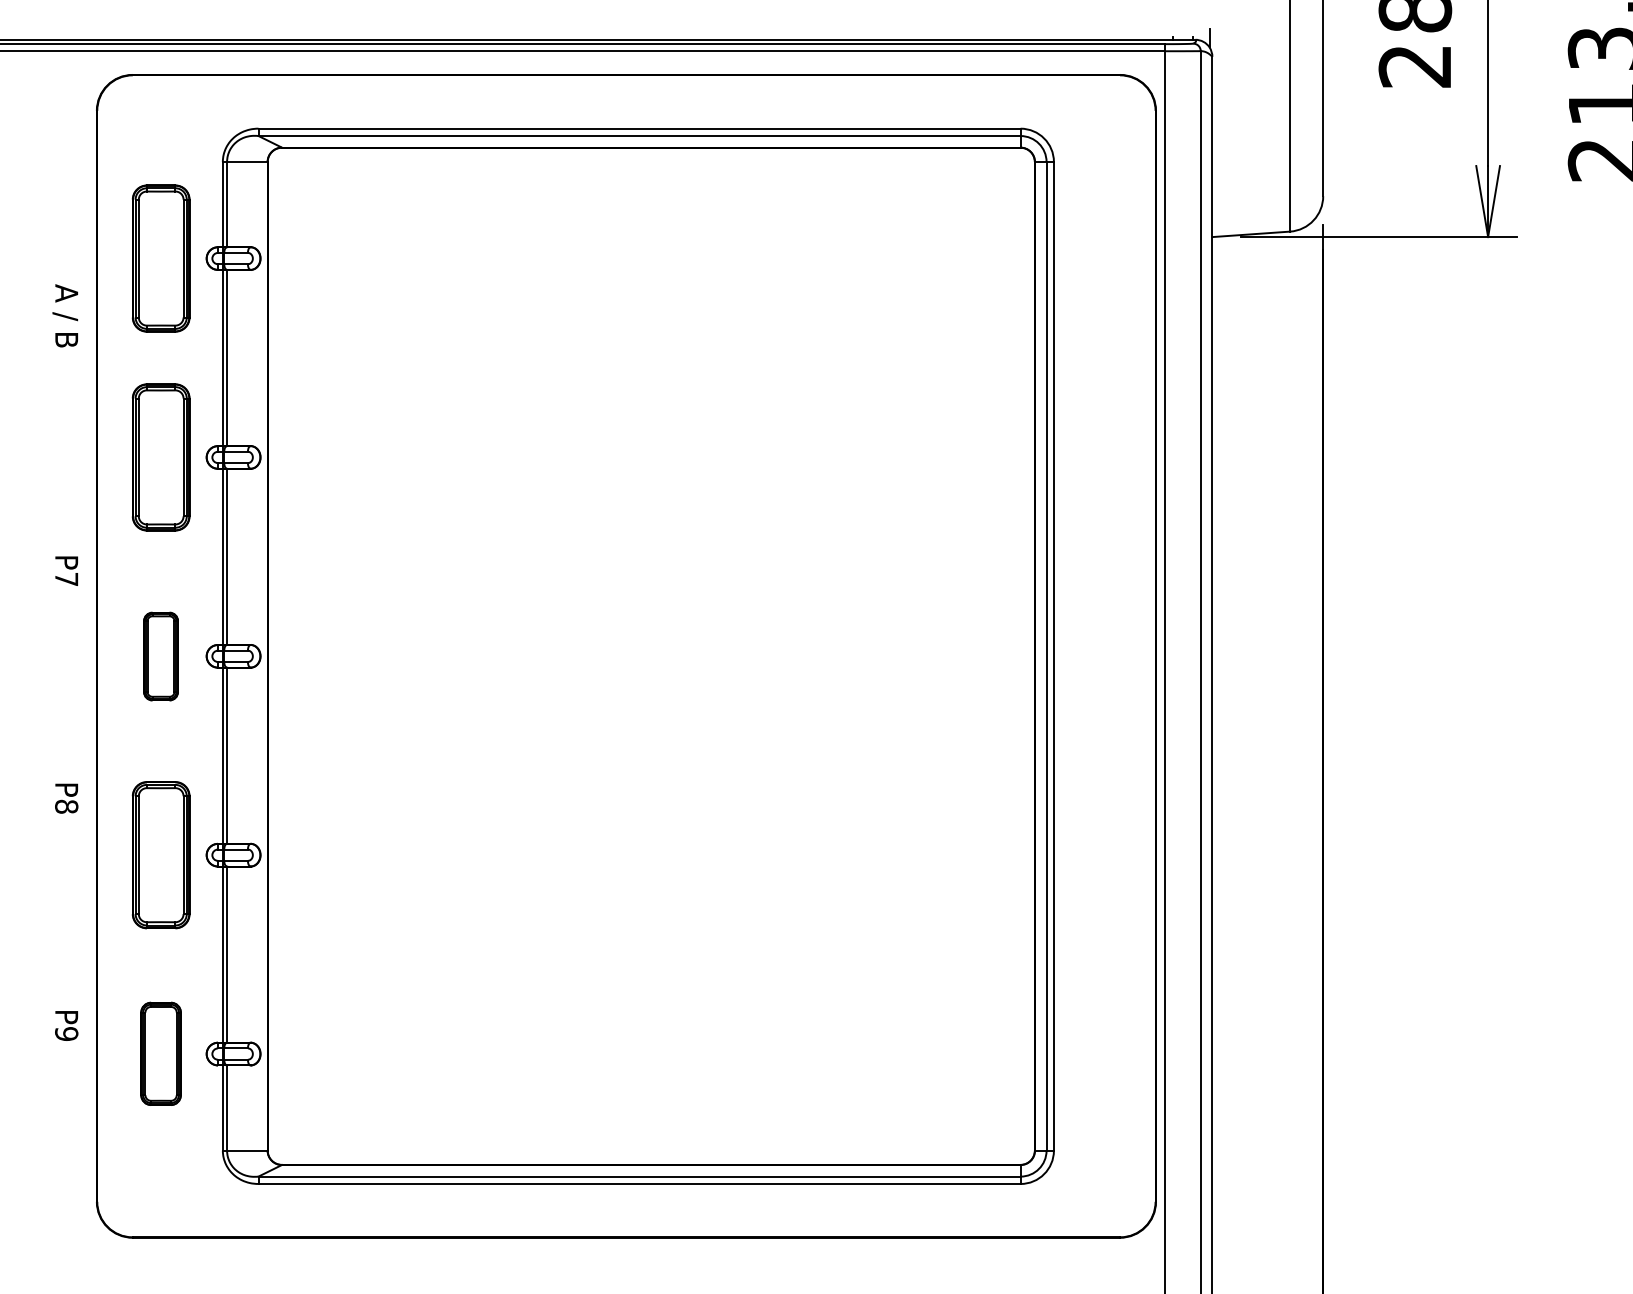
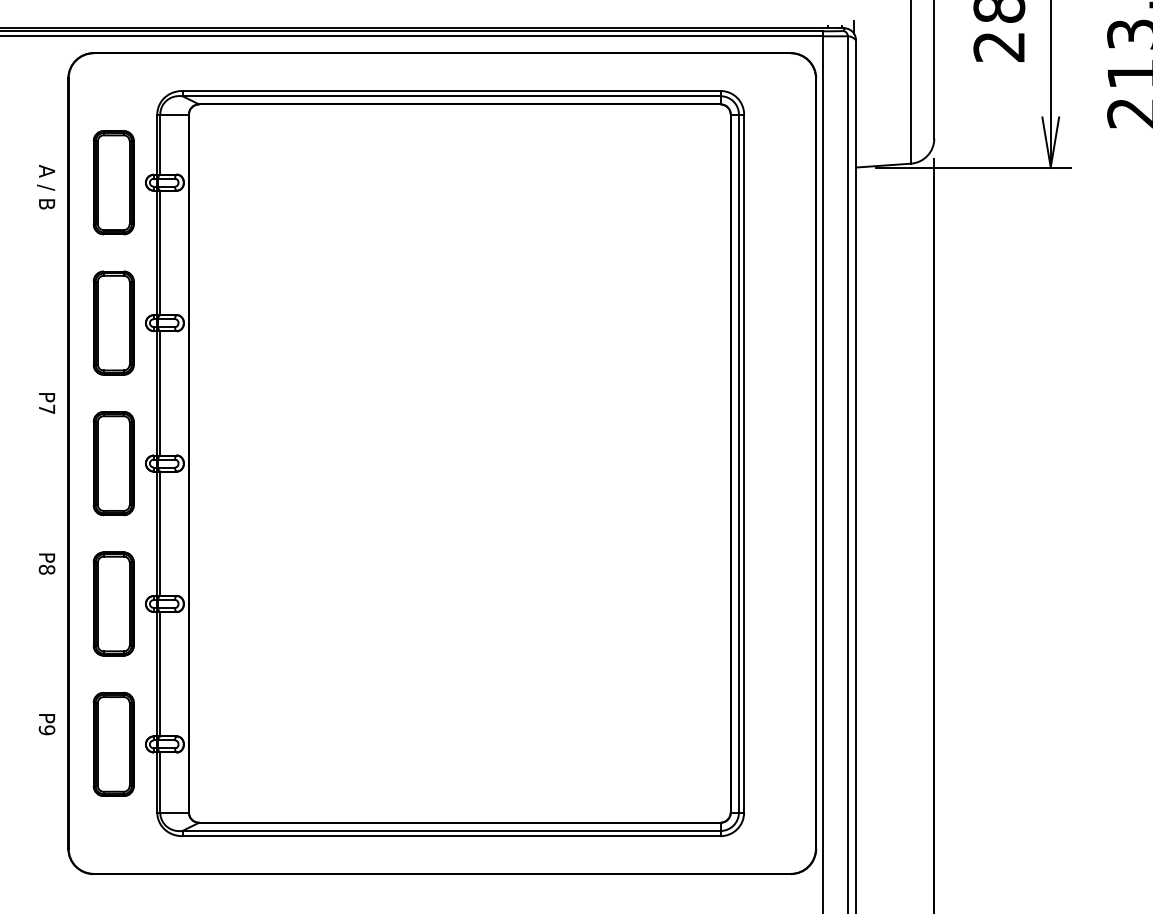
text: (64, 314) -> (45, 186), moved
part: (160, 656) -> (113, 463), size x1.67
part: (160, 1052) -> (113, 743), size x1.43

